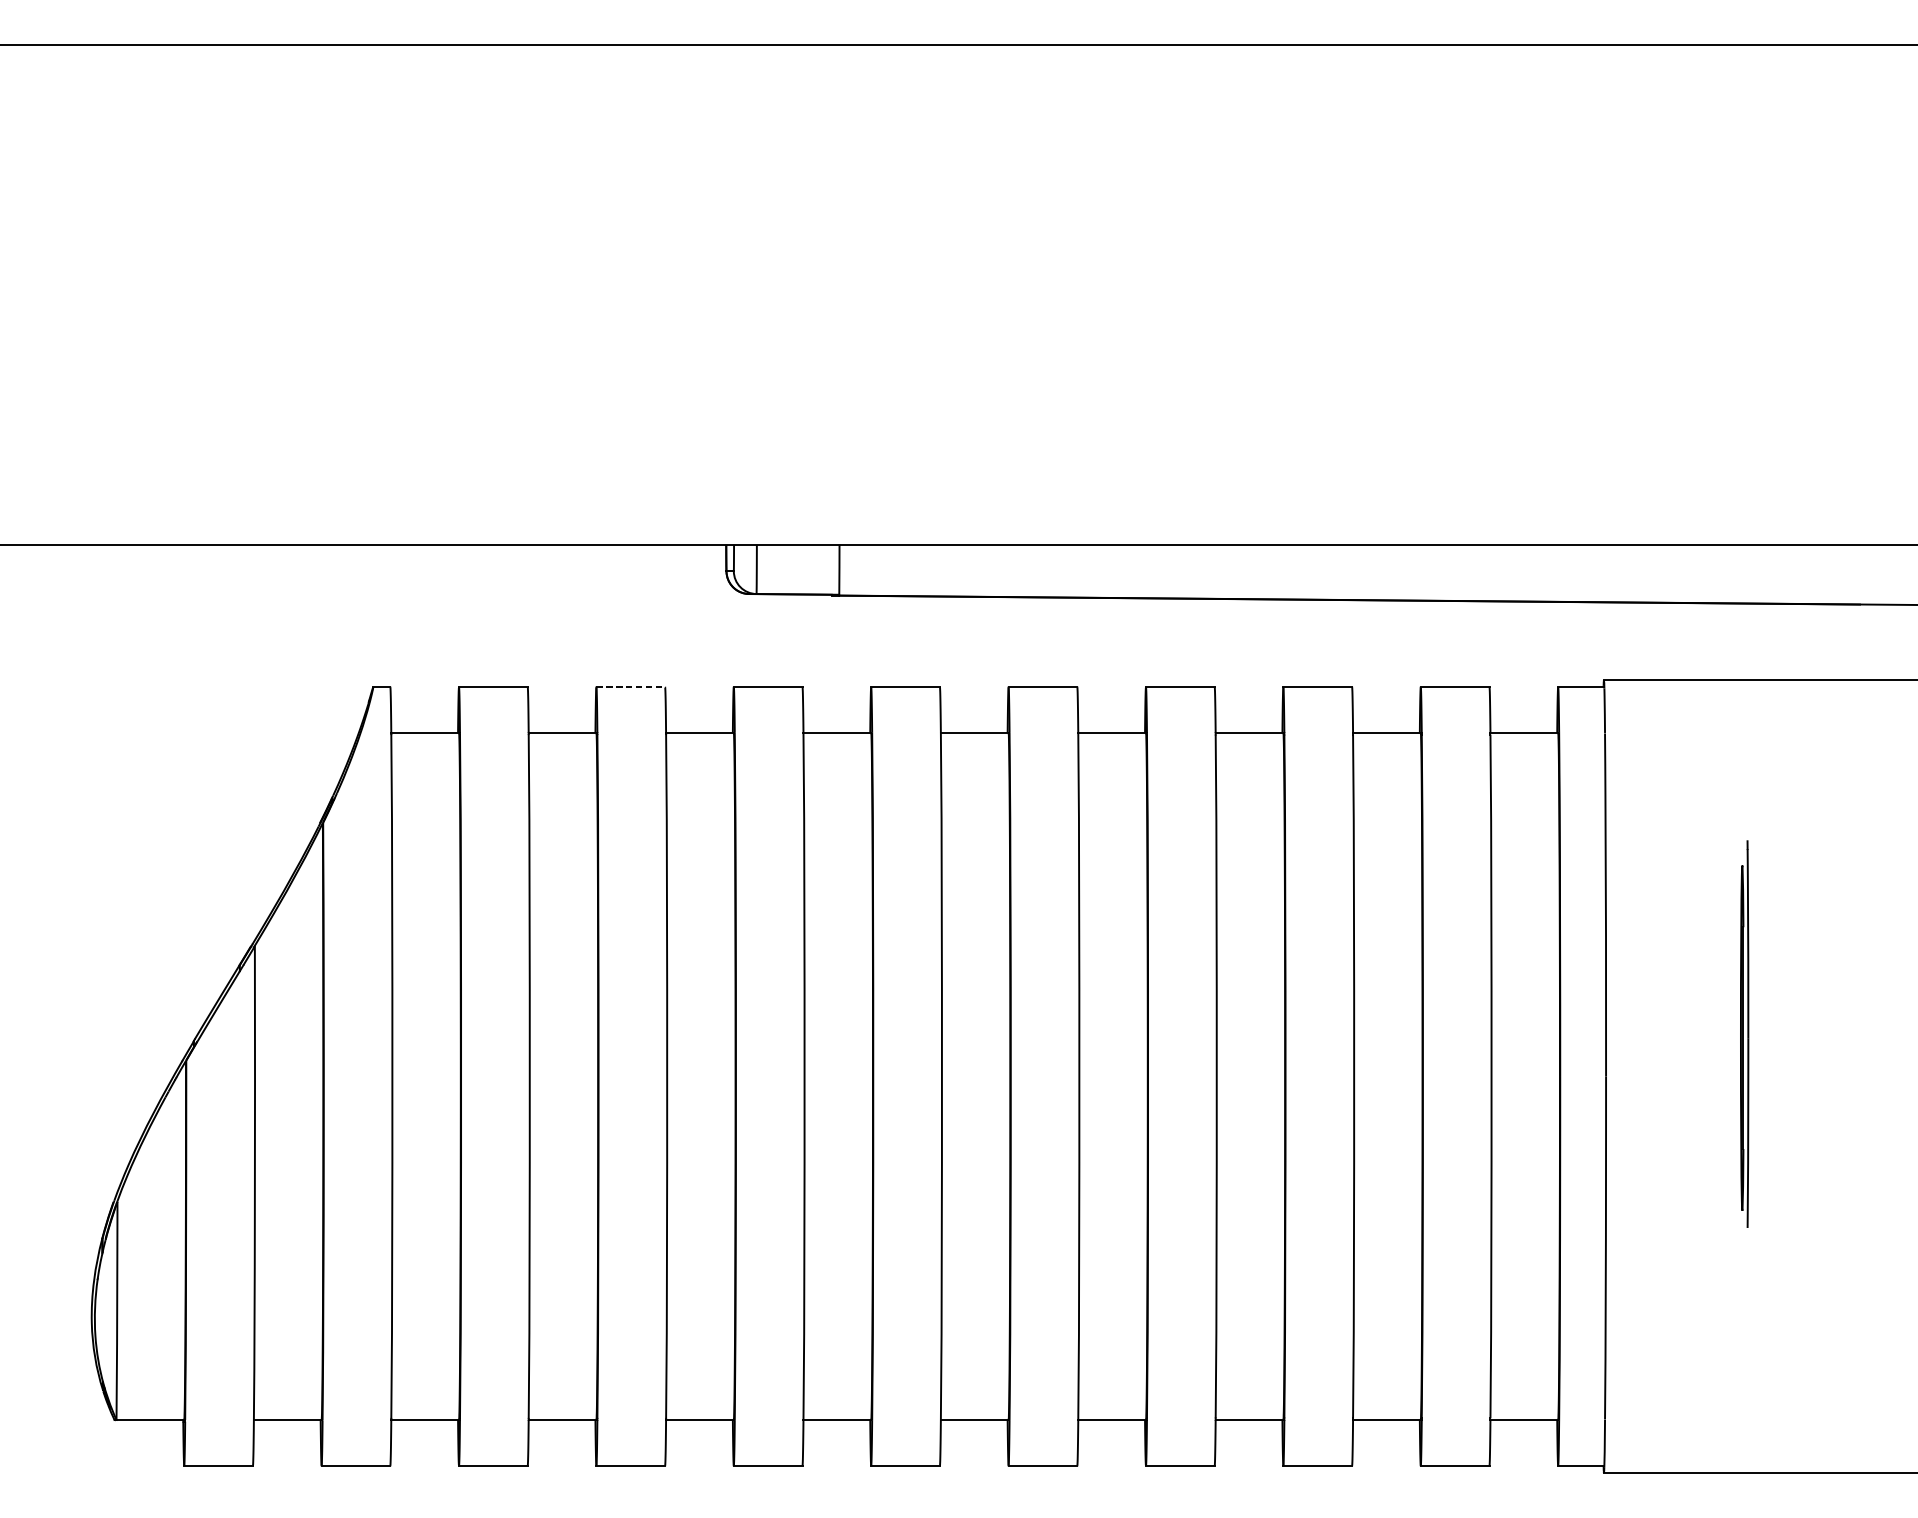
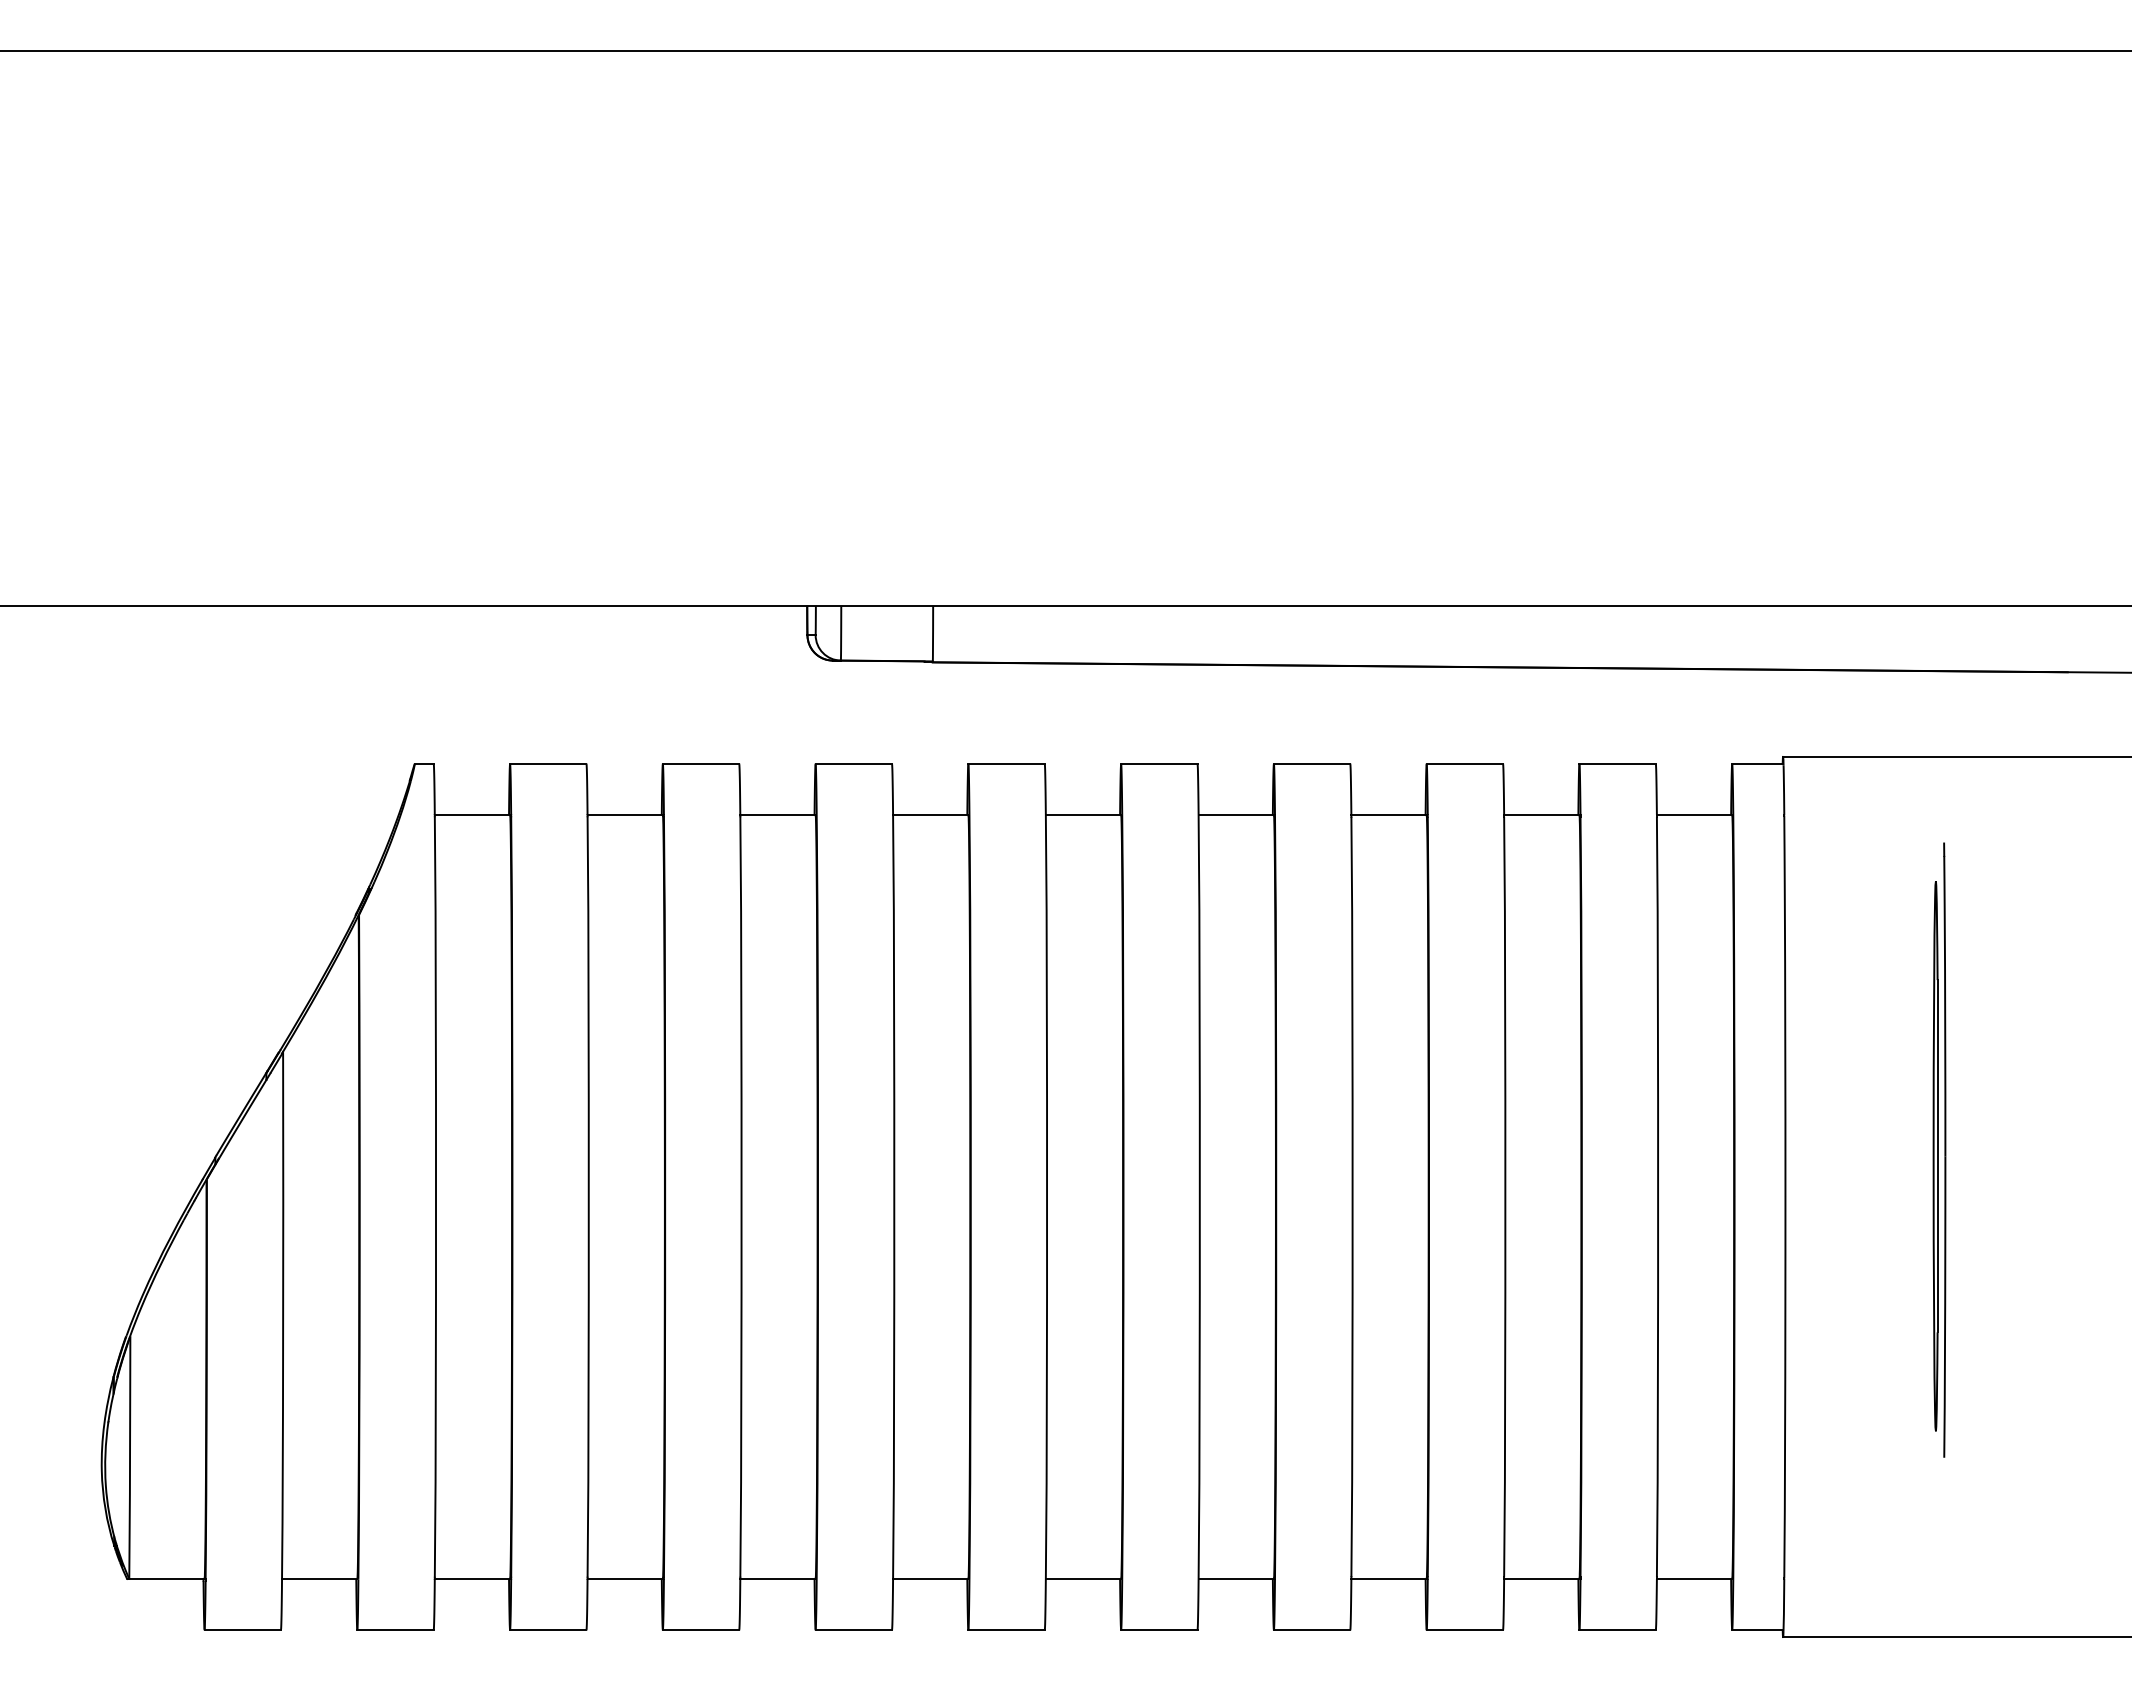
line: (631, 687) -> (701, 764), dashed -> solid
part: (1744, 1033) -> (1939, 1149), size x1.43

